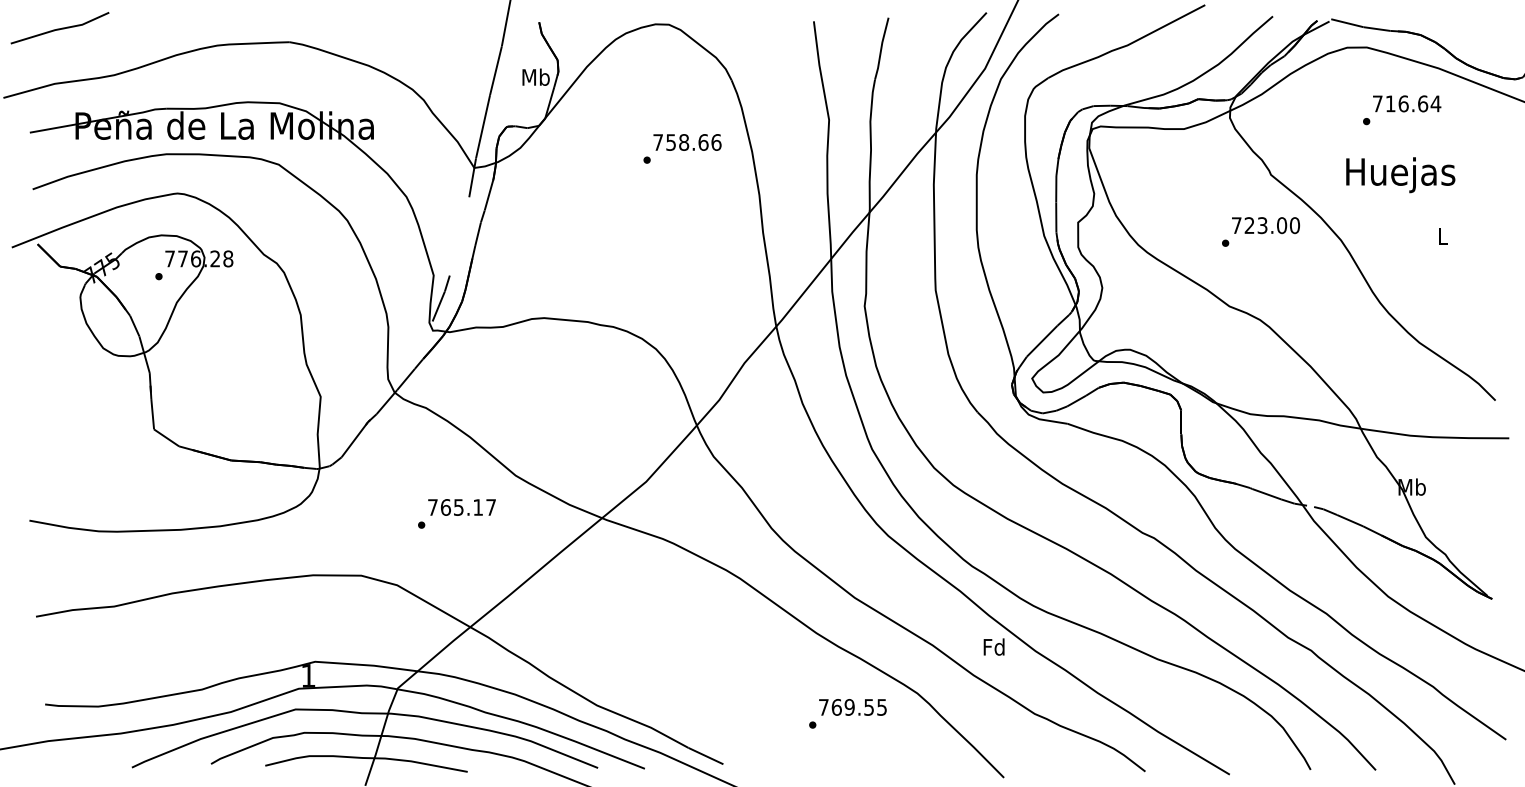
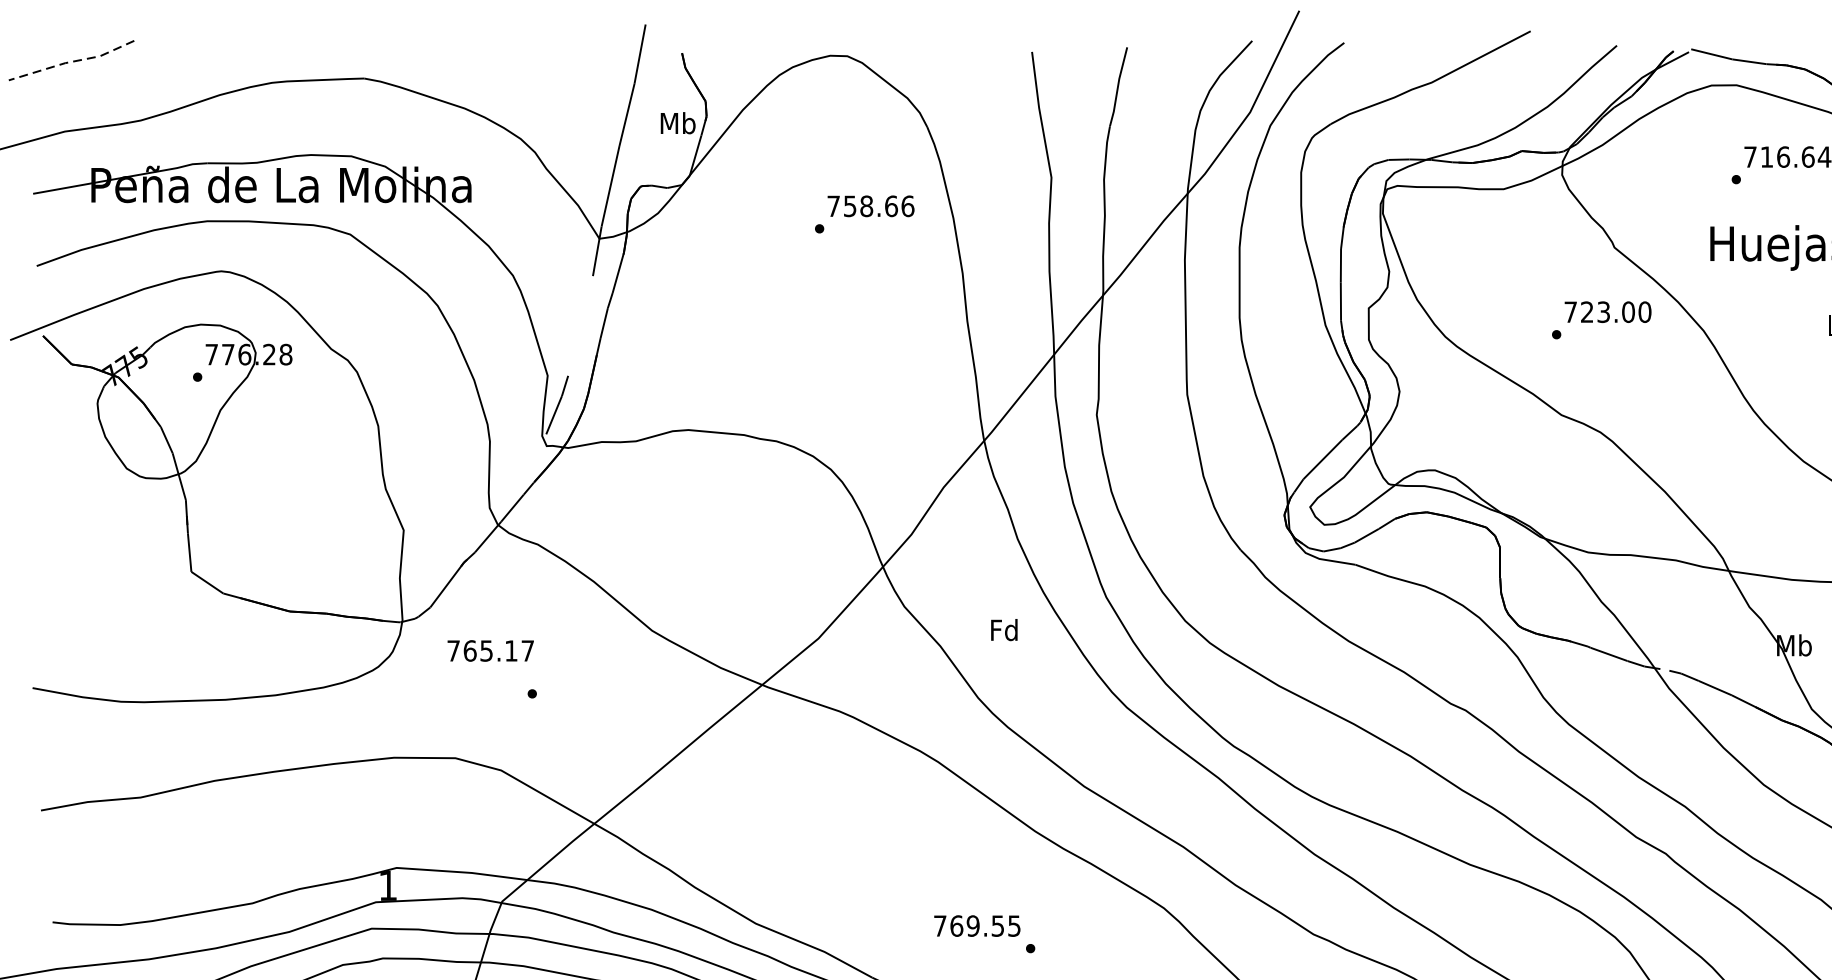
line: (59, 29) -> (70, 62), solid -> dashed
text: (461, 507) -> (490, 650), moved
text: (993, 646) -> (1003, 629), moved
text: (852, 707) -> (976, 926), moved

